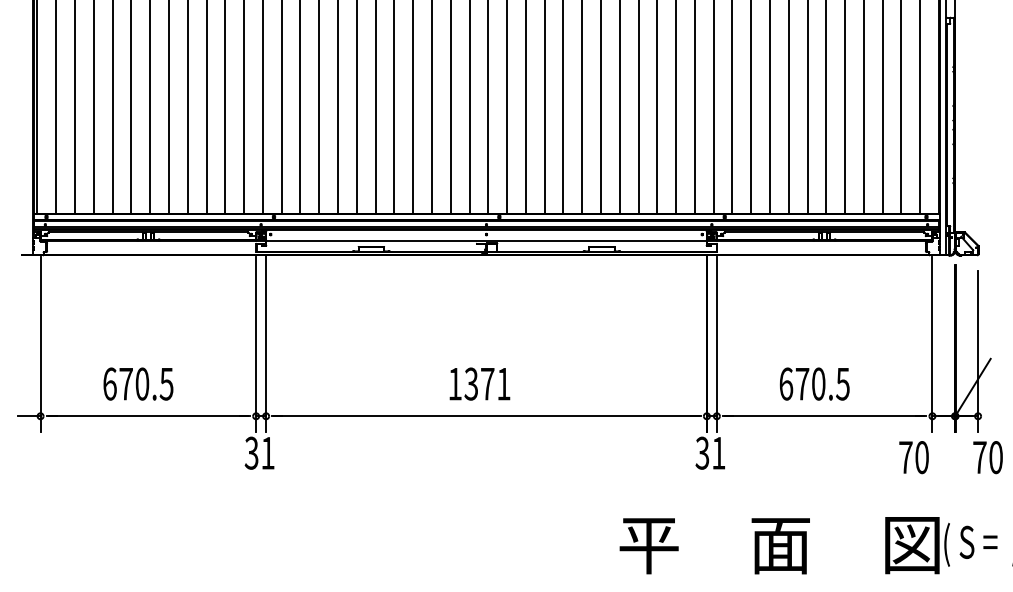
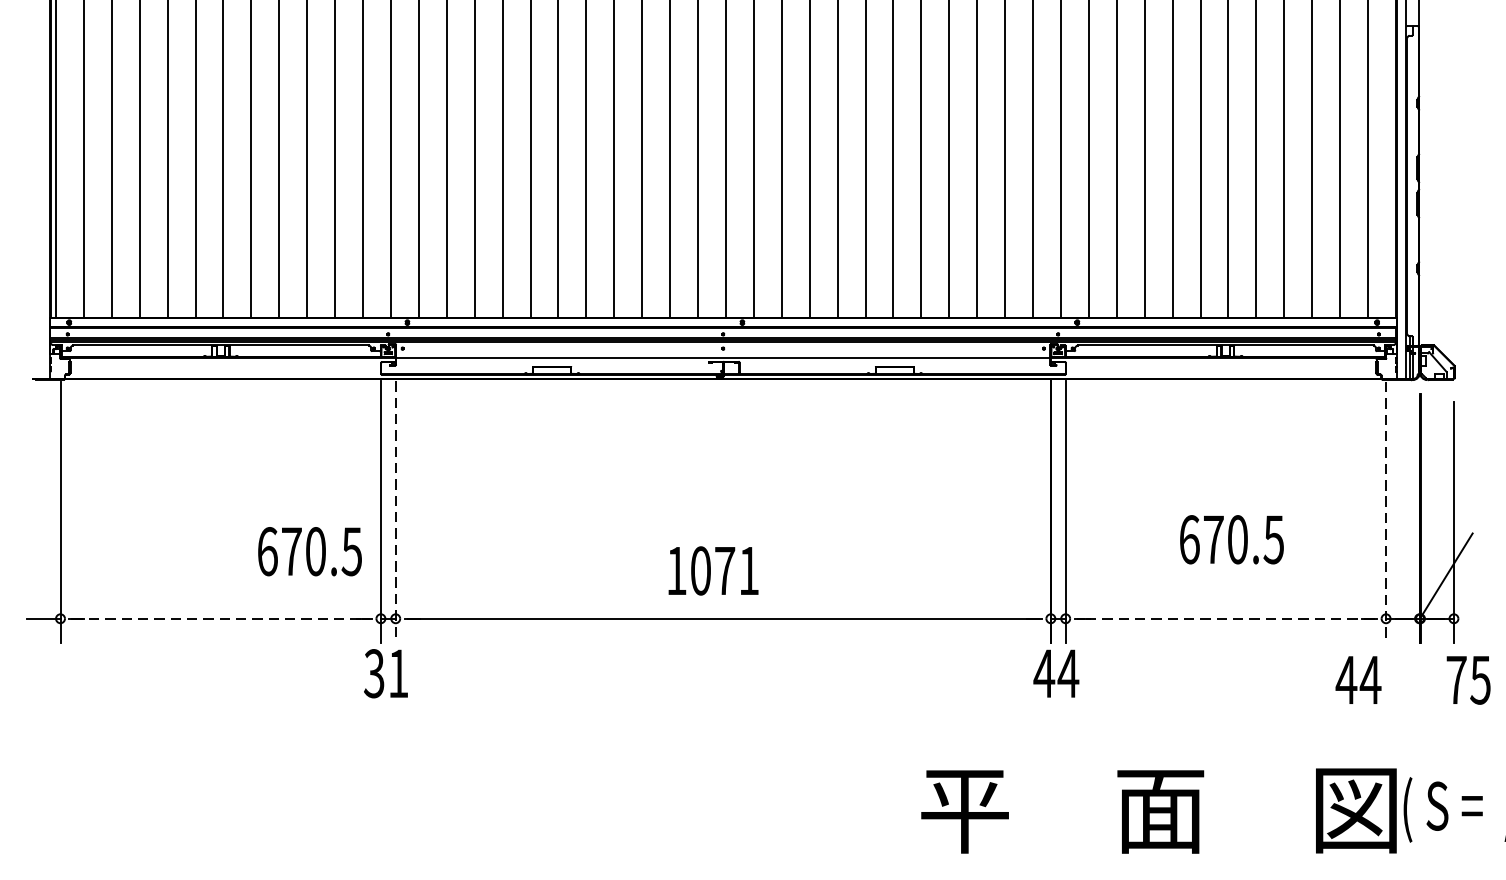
line: (266, 344) -> (396, 512), solid -> dashed
line: (932, 344) -> (1386, 512), solid -> dashed
text: (138, 383) -> (310, 550), moved
text: (471, 383) -> (700, 570), 1371 -> 1071
text: (814, 383) -> (1231, 538), moved
line: (148, 416) -> (220, 619), solid -> dashed
line: (824, 416) -> (1225, 619), solid -> dashed
text: (710, 452) -> (1056, 672), 31 -> 44
text: (913, 457) -> (1357, 680), 70 -> 44
text: (995, 457) -> (1479, 680), 70 -> 75

